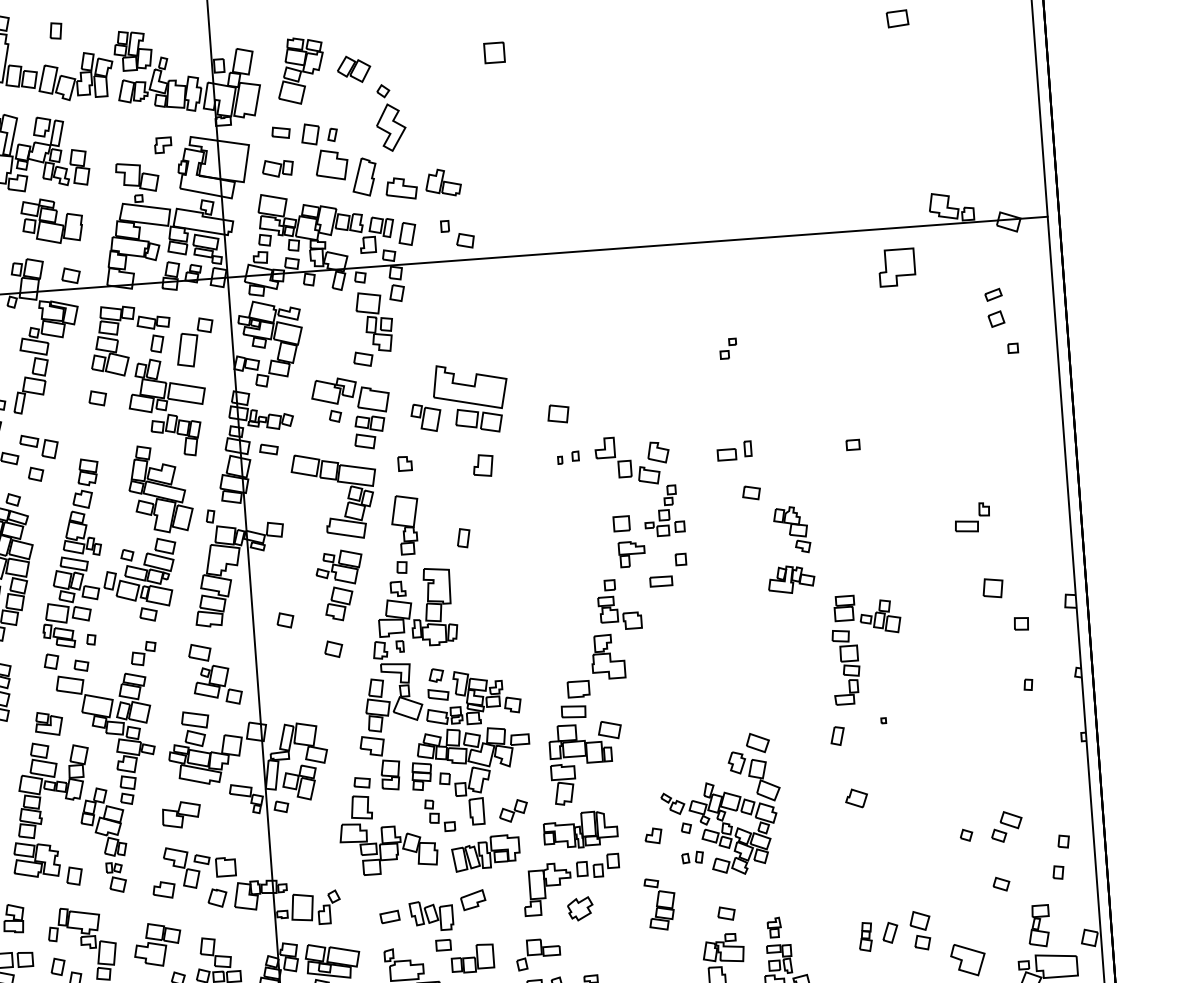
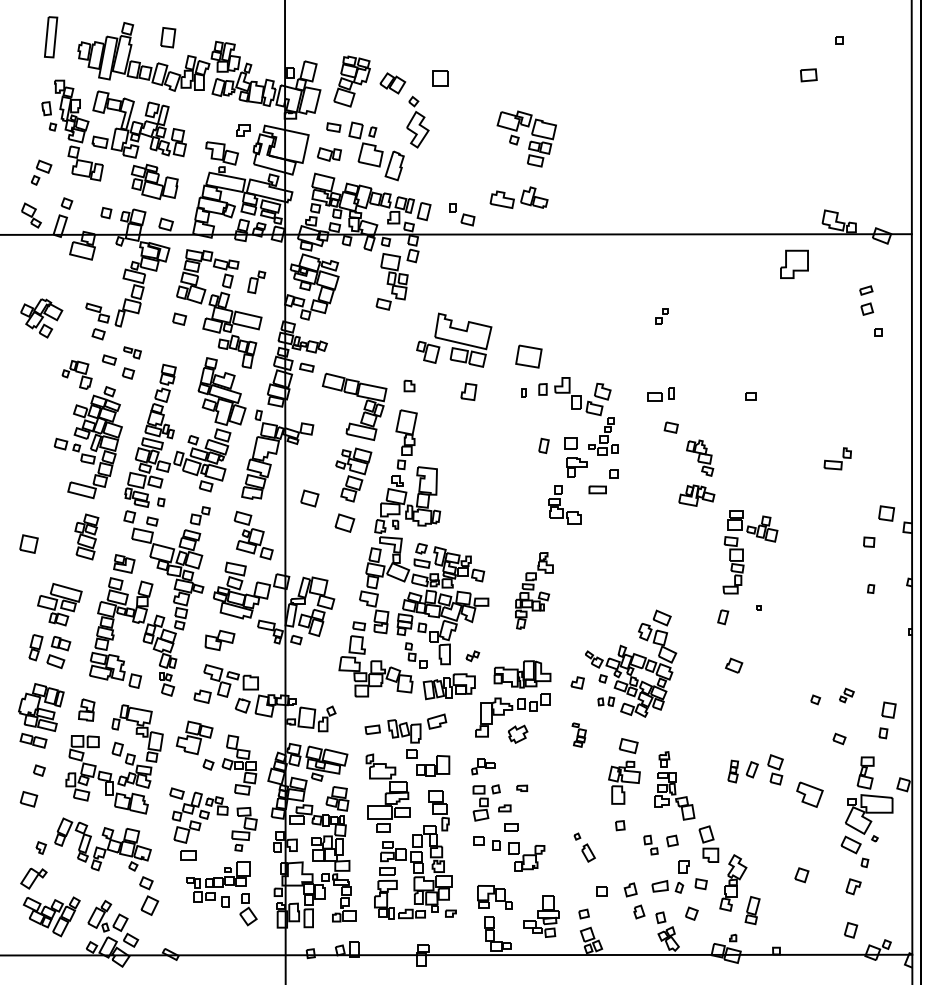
part: (56, 30) -> (168, 37), size x1.6
part: (494, 52) -> (440, 78), moved
part: (422, 184) -> (518, 197), moved
part: (194, 342) -> (256, 282), size x0.6
part: (351, 413) -> (526, 138), moved
part: (557, 413) -> (528, 356), size x1.6
part: (39, 446) -> (132, 352), size x0.6
part: (567, 457) -> (533, 390), size x1.6
part: (463, 537) -> (543, 445), moved
part: (992, 588) -> (886, 513), moved
part: (284, 620) -> (309, 498), size x1.4
part: (333, 648) -> (344, 522), size x1.4
part: (588, 719) -> (534, 590), size x0.6
part: (513, 811) -> (472, 656), size x0.6
part: (1006, 826) -> (846, 695), size x0.6
part: (1064, 840) -> (889, 709), size x1.6
part: (660, 903) -> (579, 734), size x0.6
part: (726, 912) -> (628, 745), size x1.4
part: (538, 954) -> (483, 766), size x0.7

